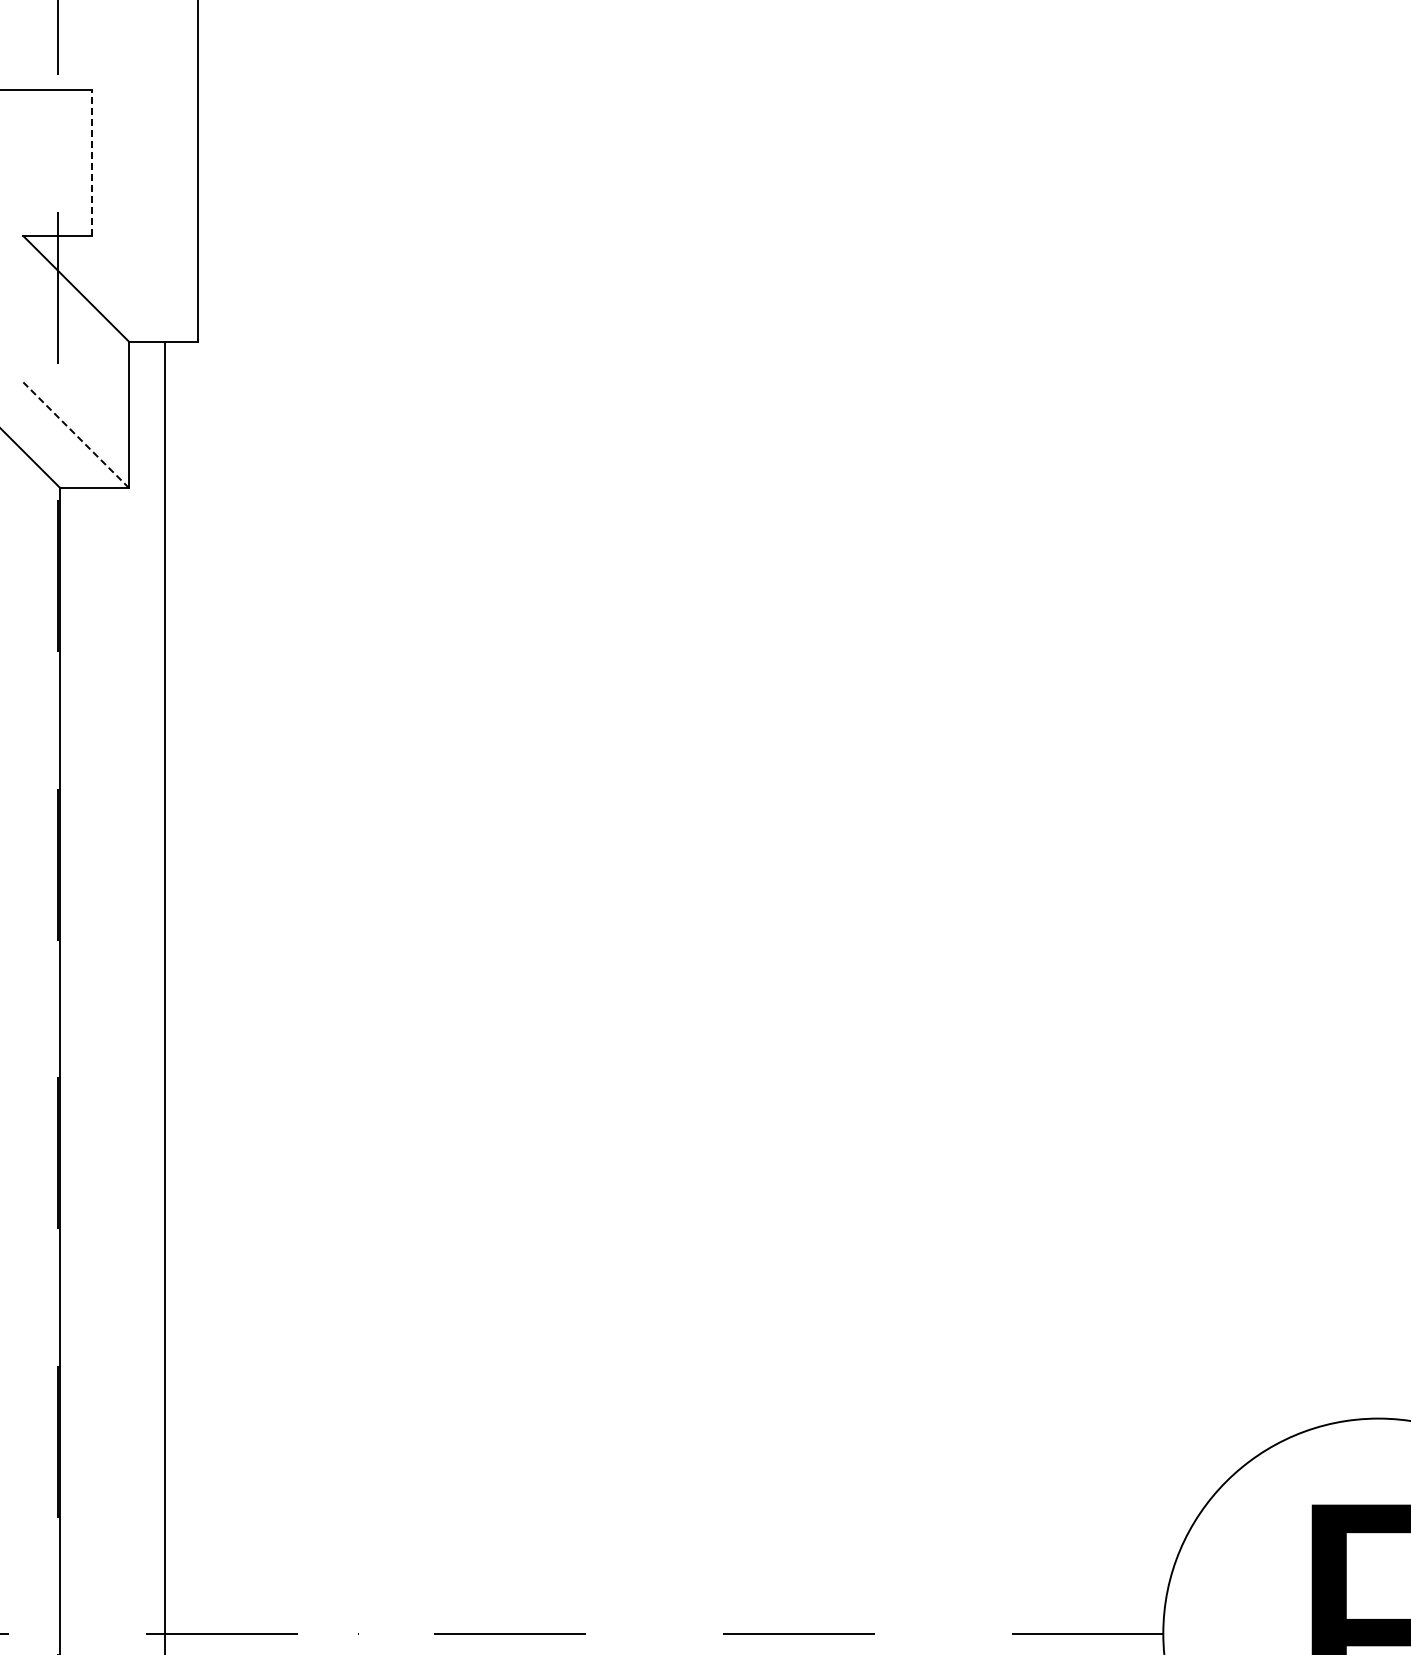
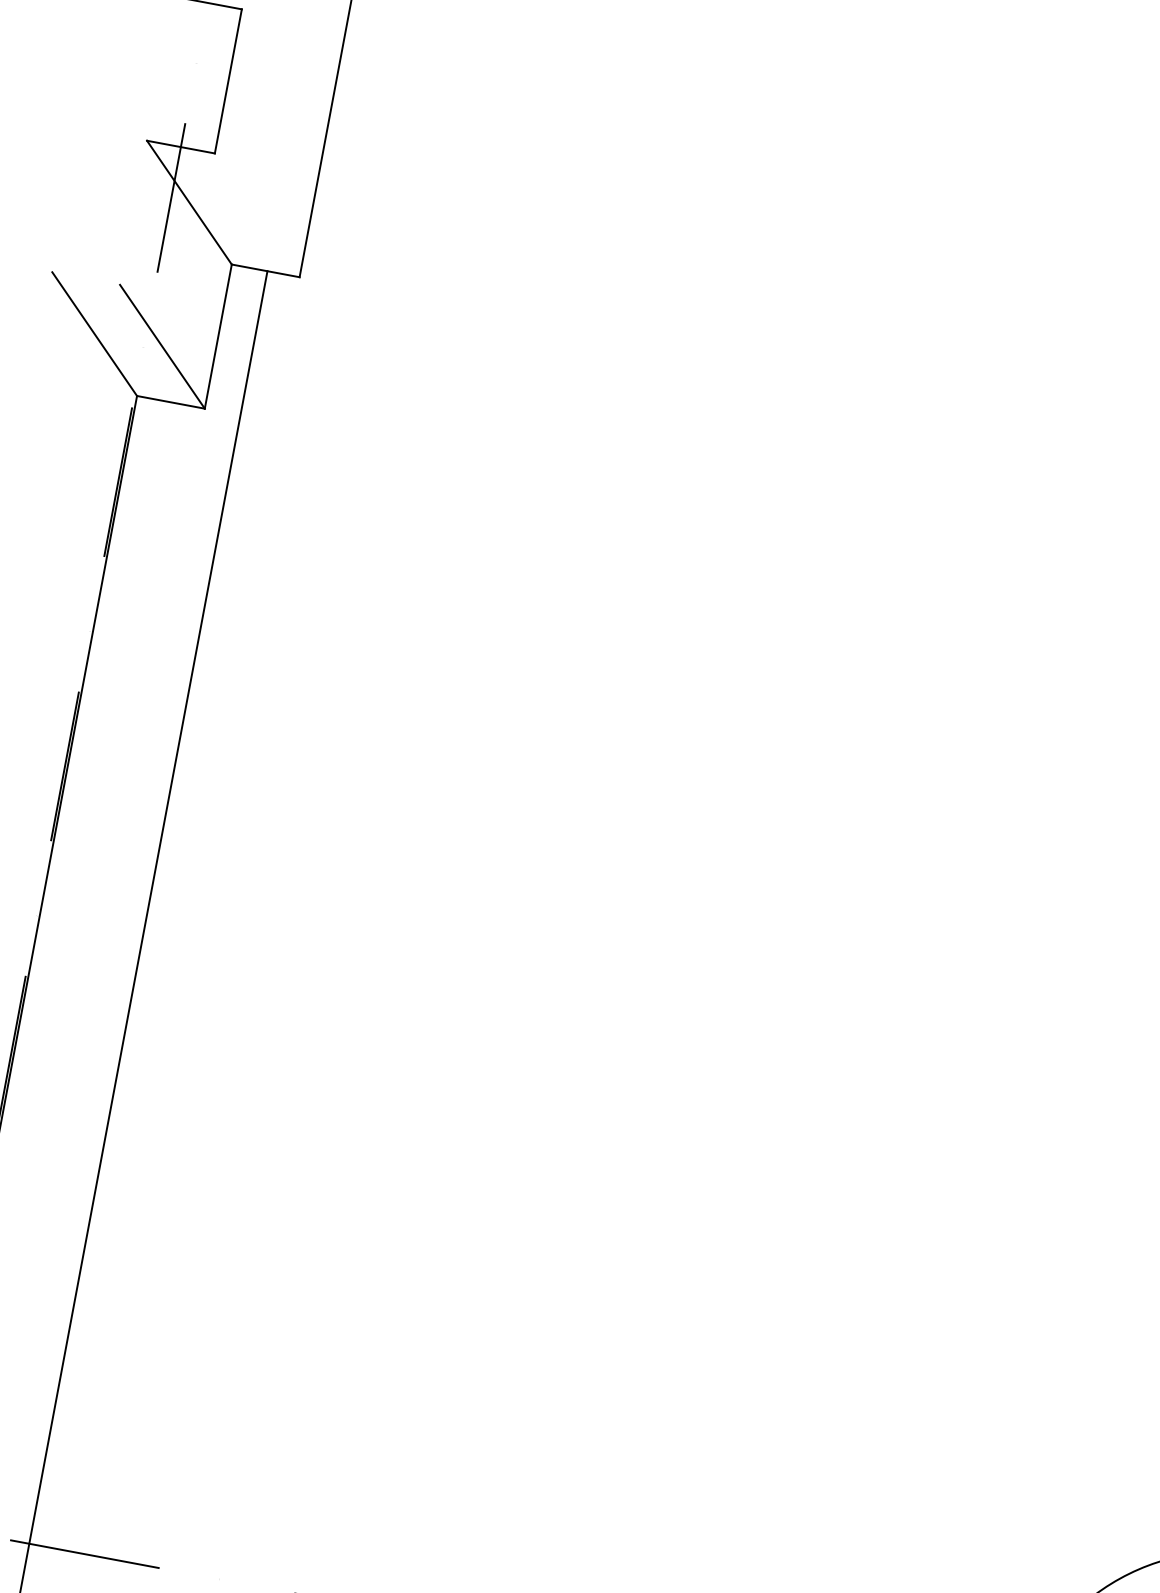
line: (92, 162) -> (228, 80), dashed -> solid
line: (76, 435) -> (162, 346), dashed -> solid

